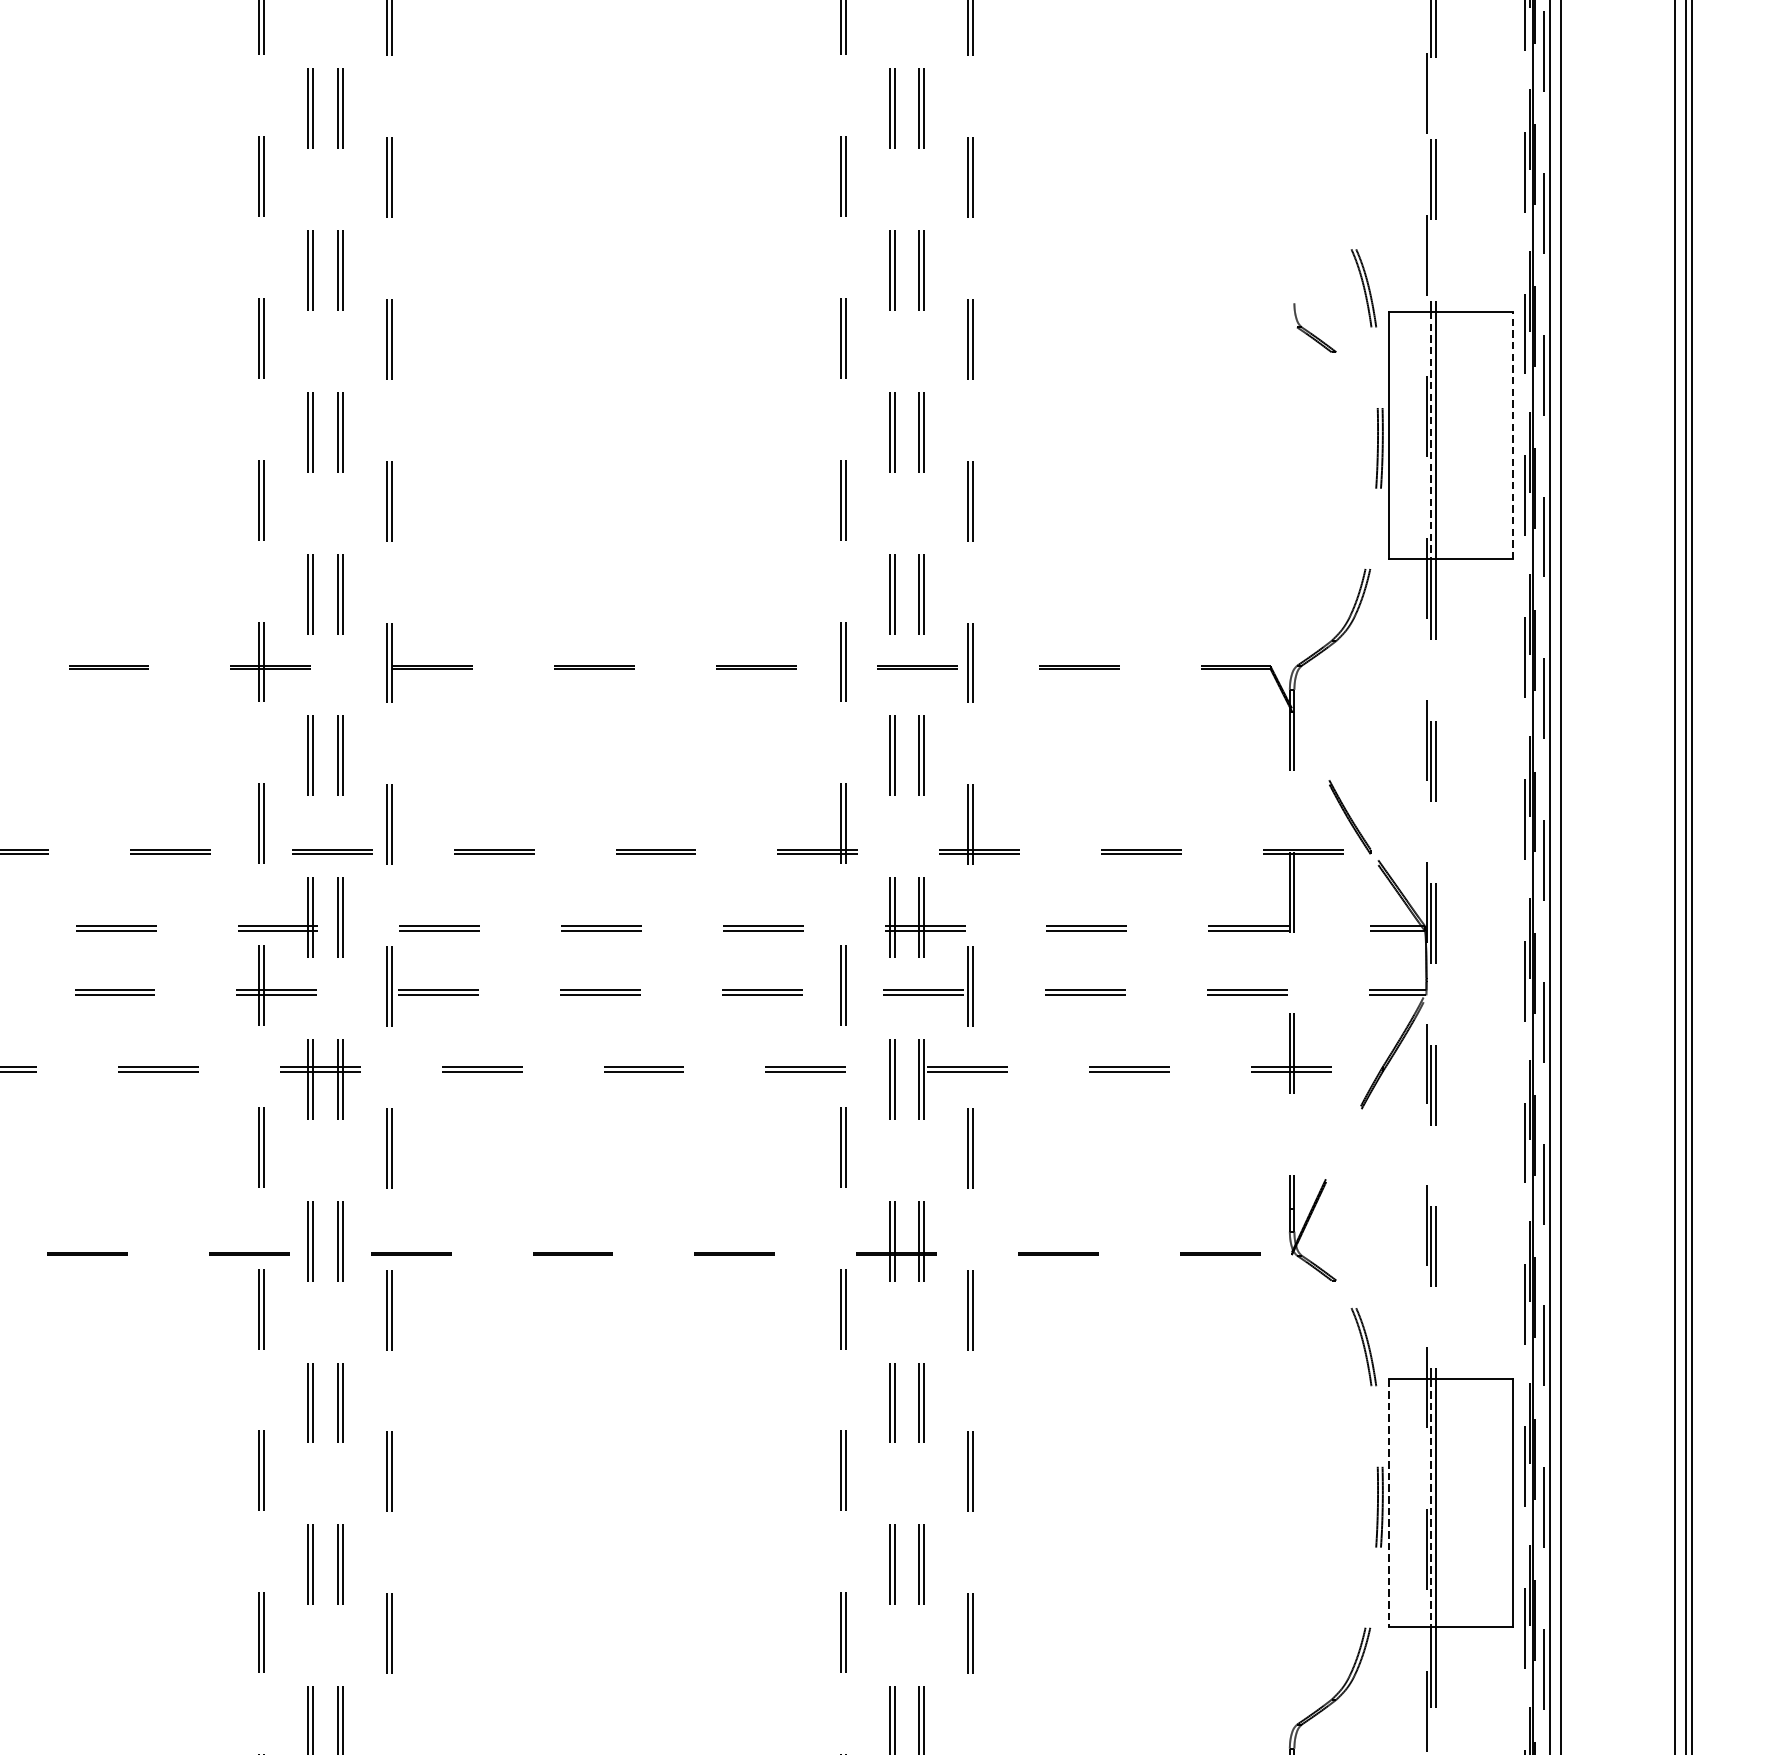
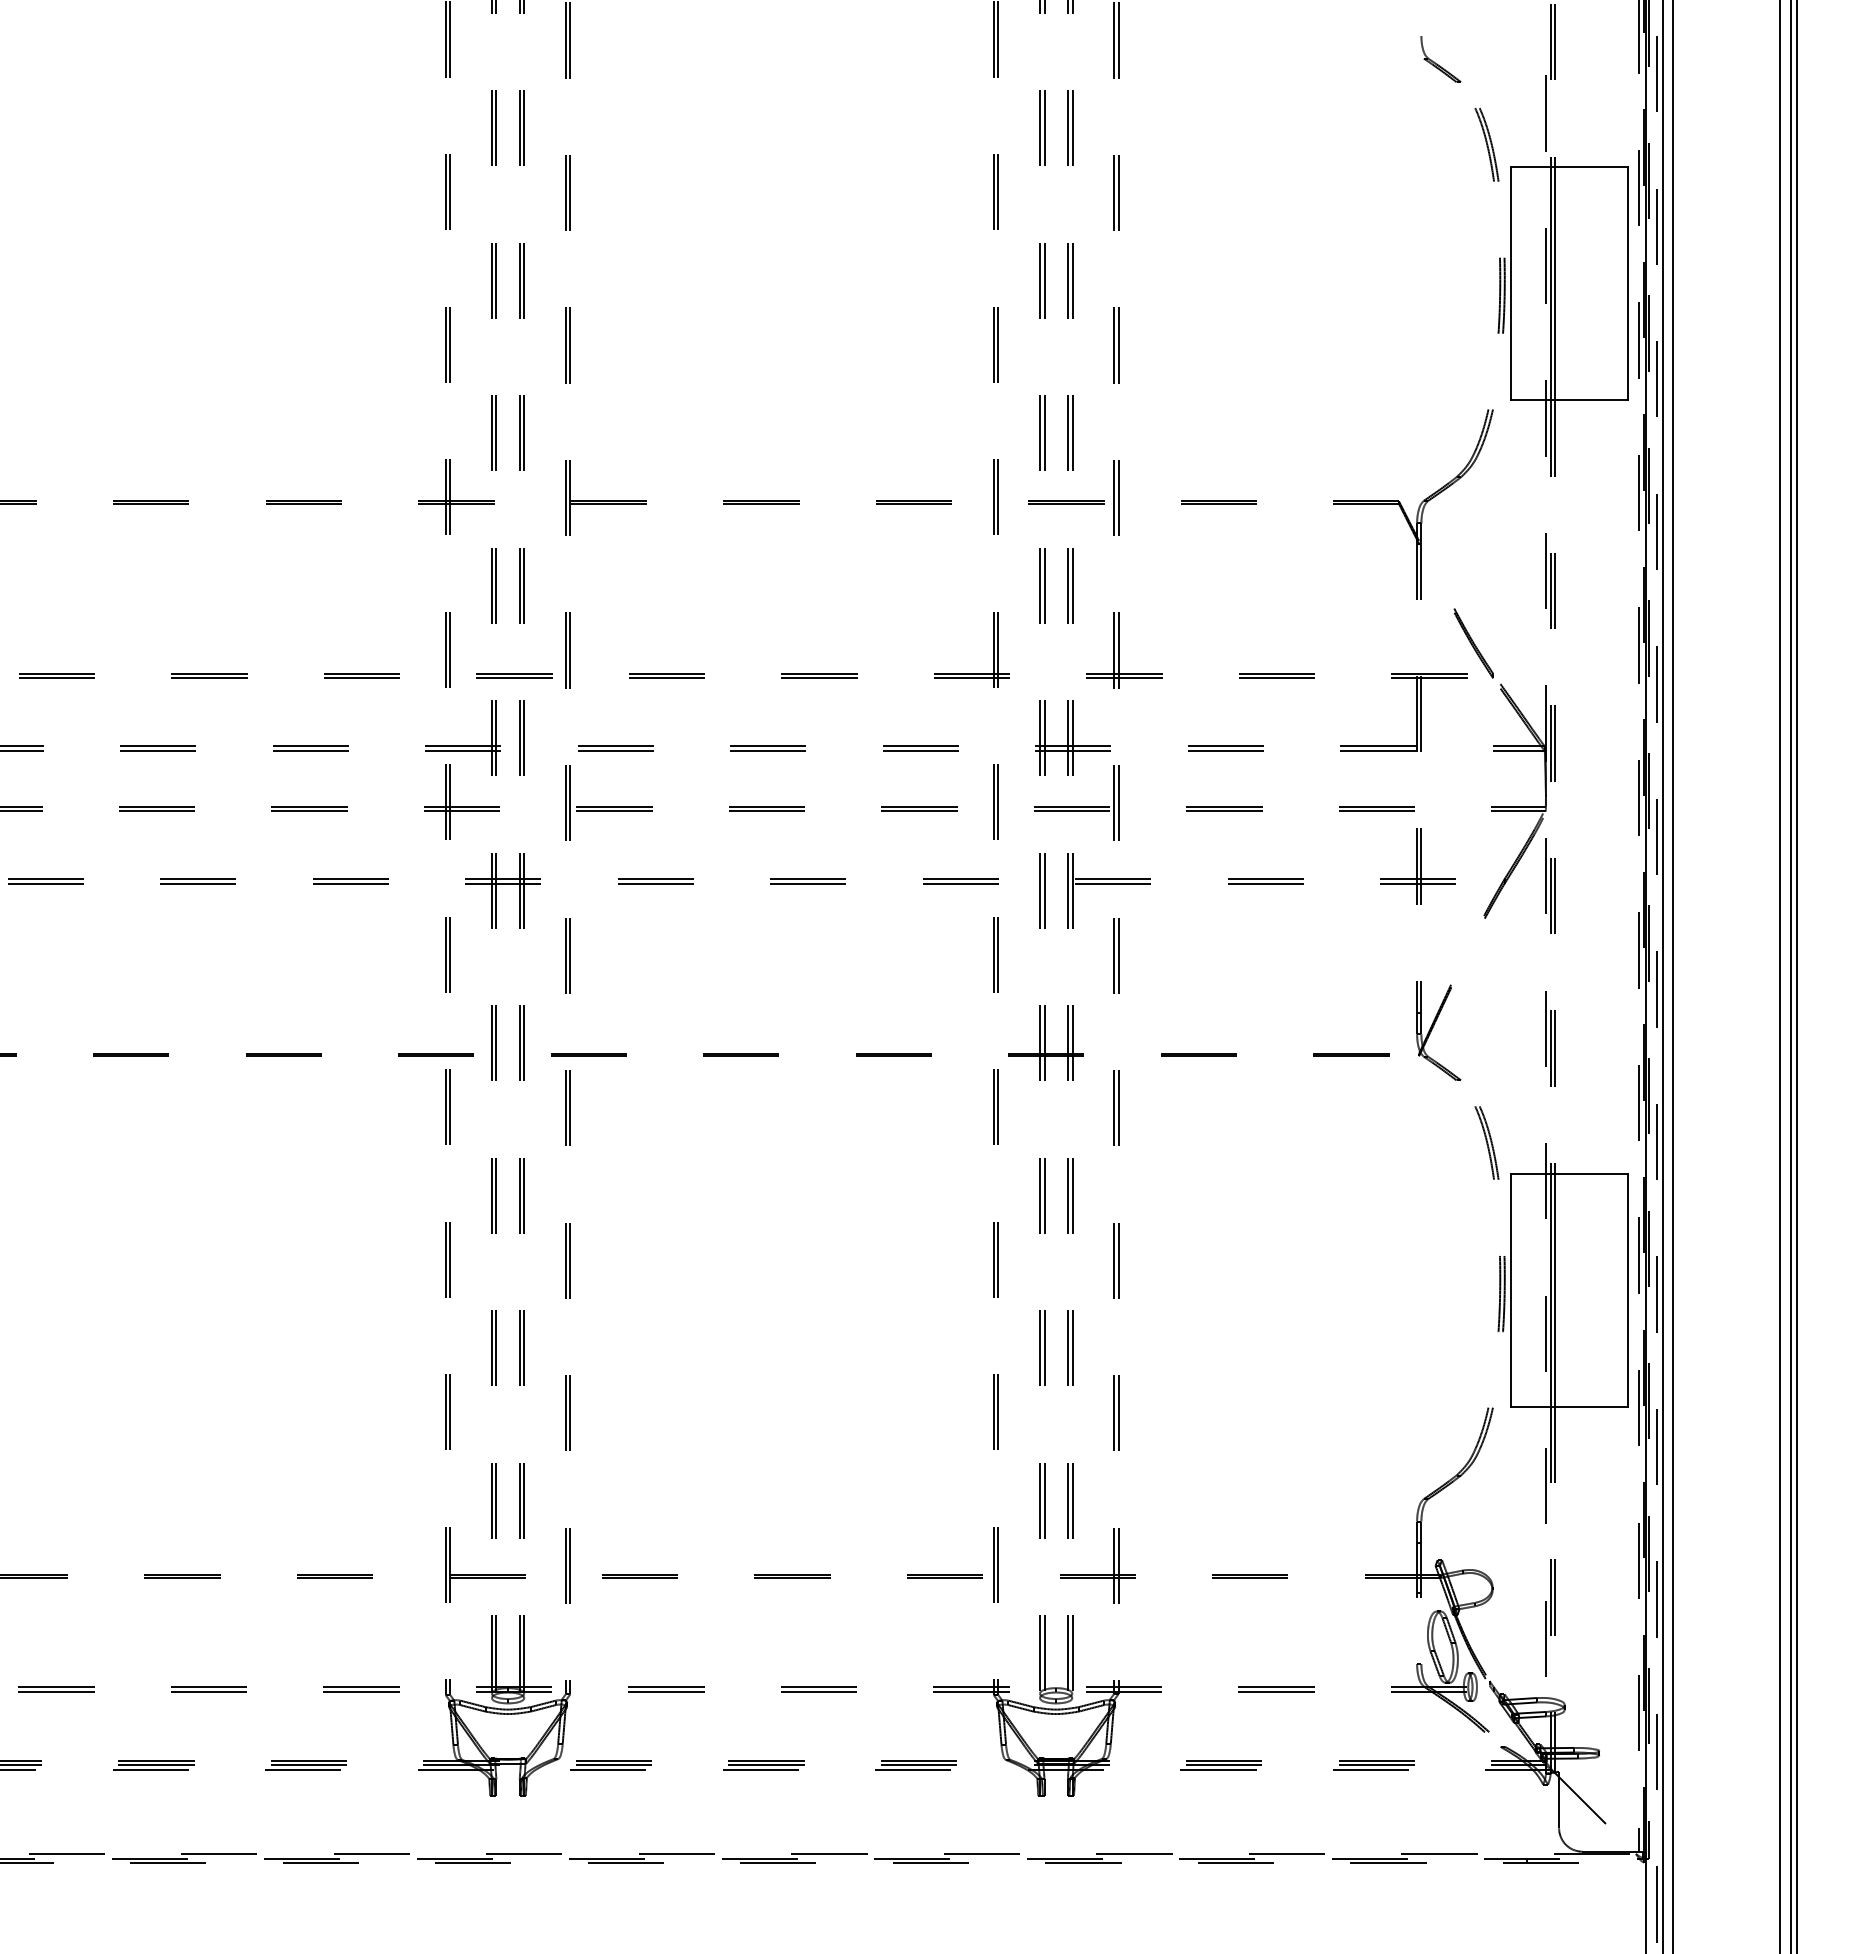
part: (1314, 328) -> (1440, 59), moved
line: (1431, 435) -> (1550, 283), dashed -> solid
line: (1513, 435) -> (1627, 283), dashed -> solid
line: (1388, 1503) -> (1510, 1290), dashed -> solid
line: (1431, 1503) -> (1550, 1290), dashed -> solid

